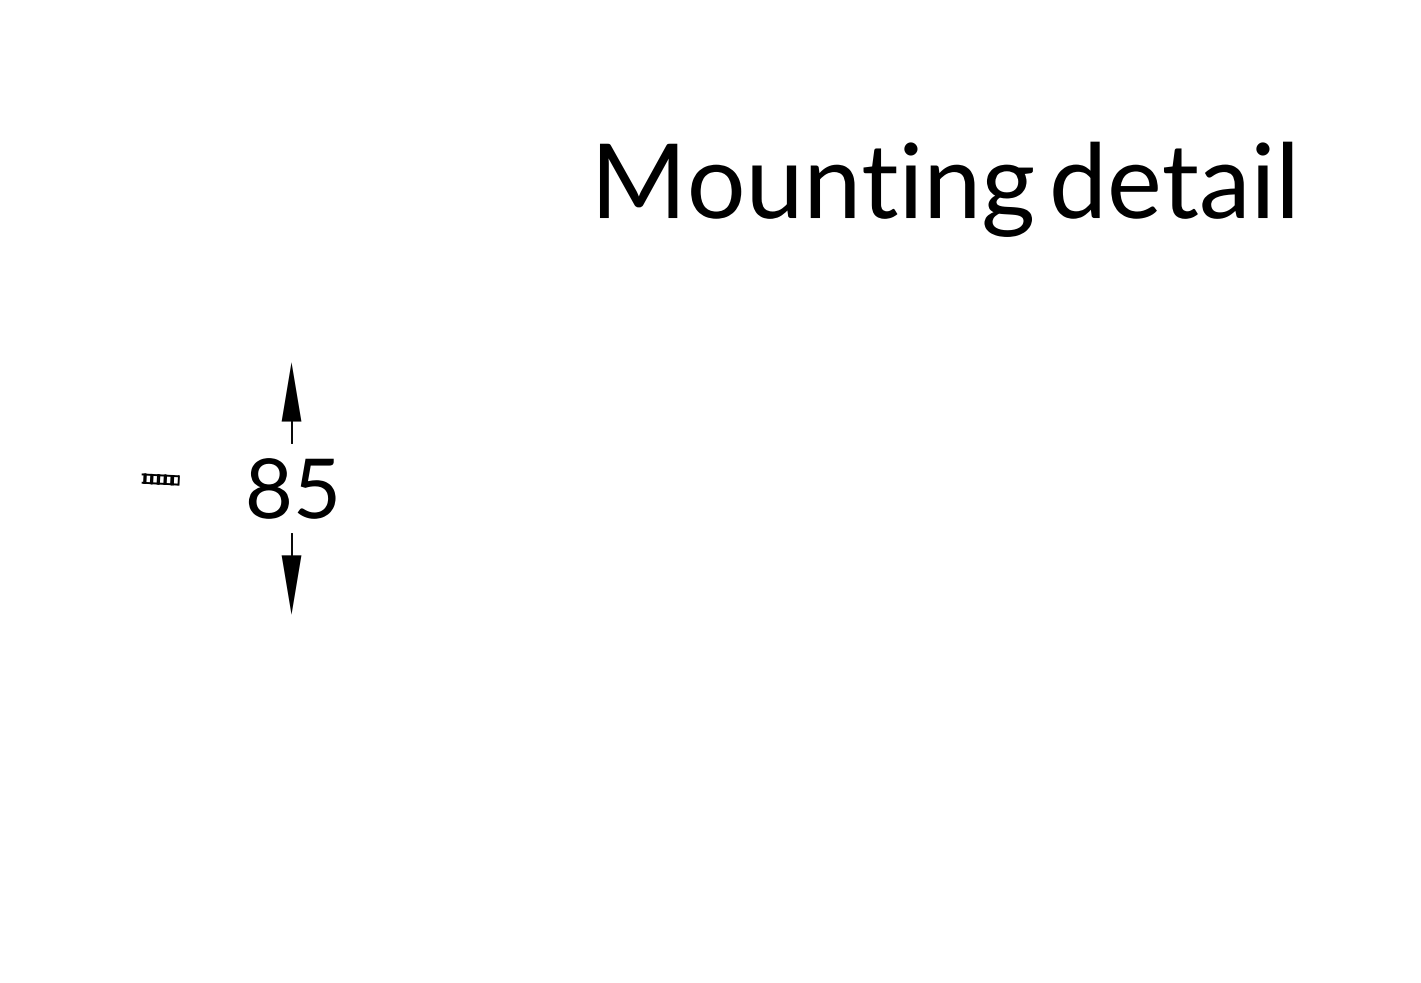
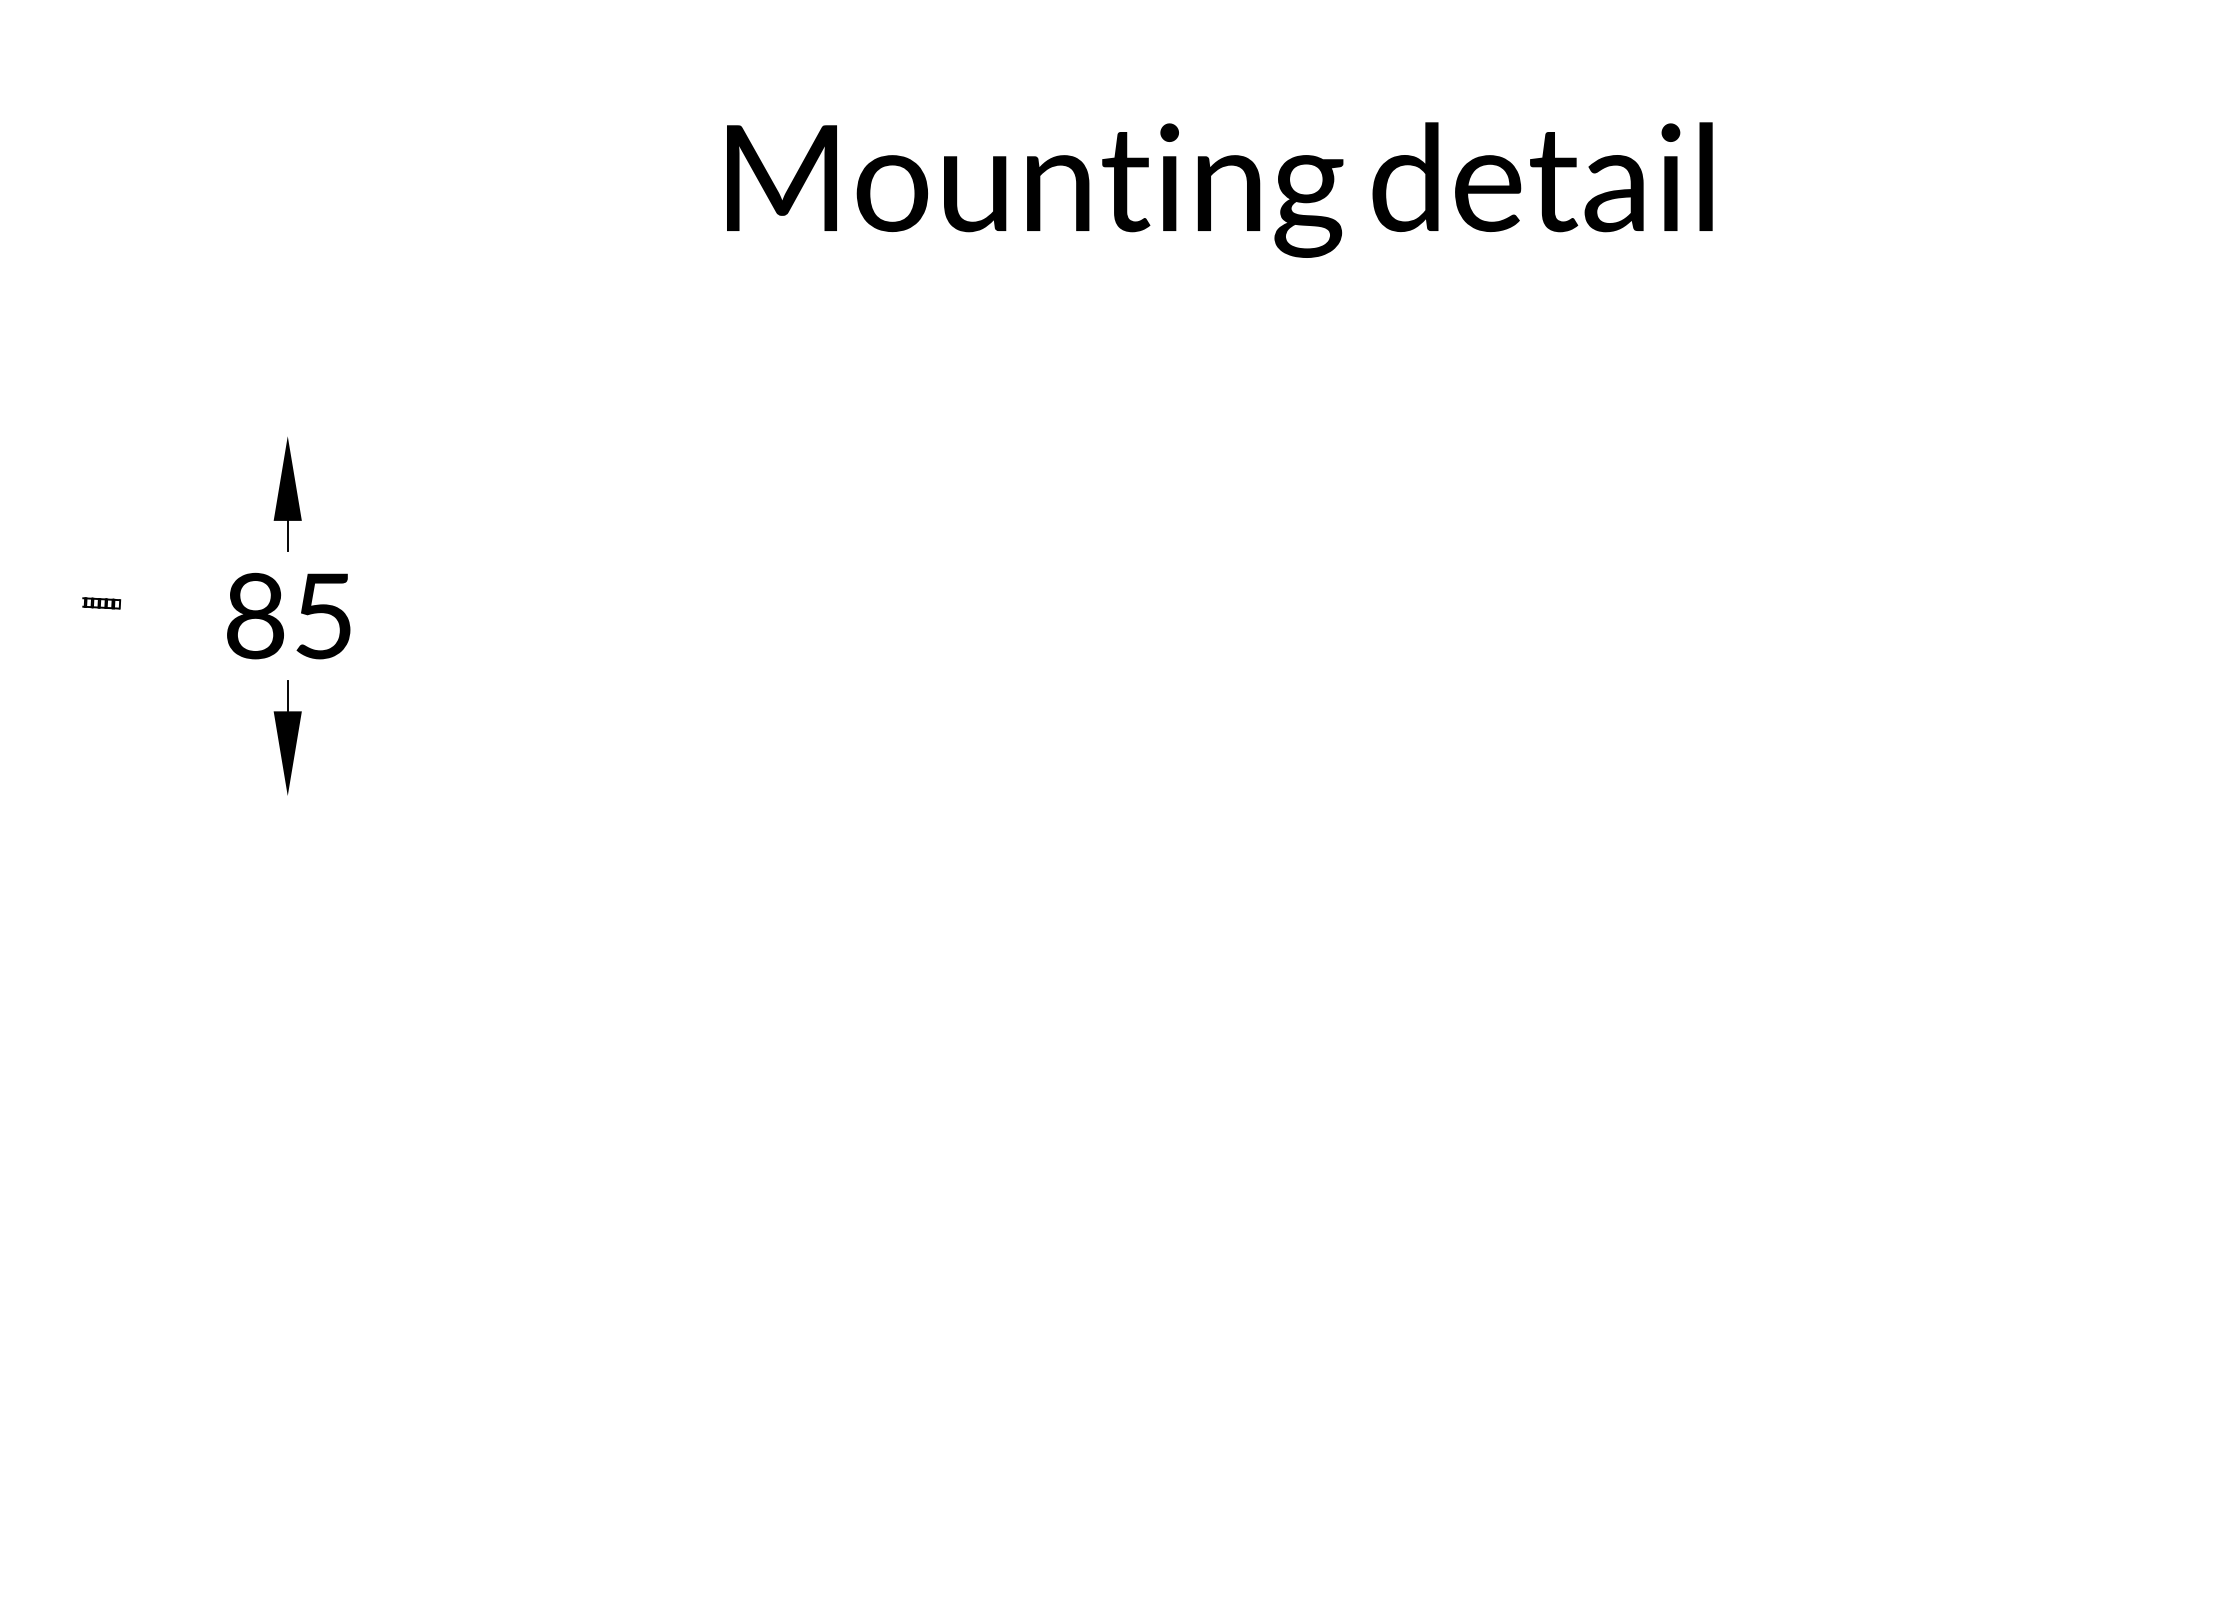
part: (160, 479) -> (101, 603), size x0.71

